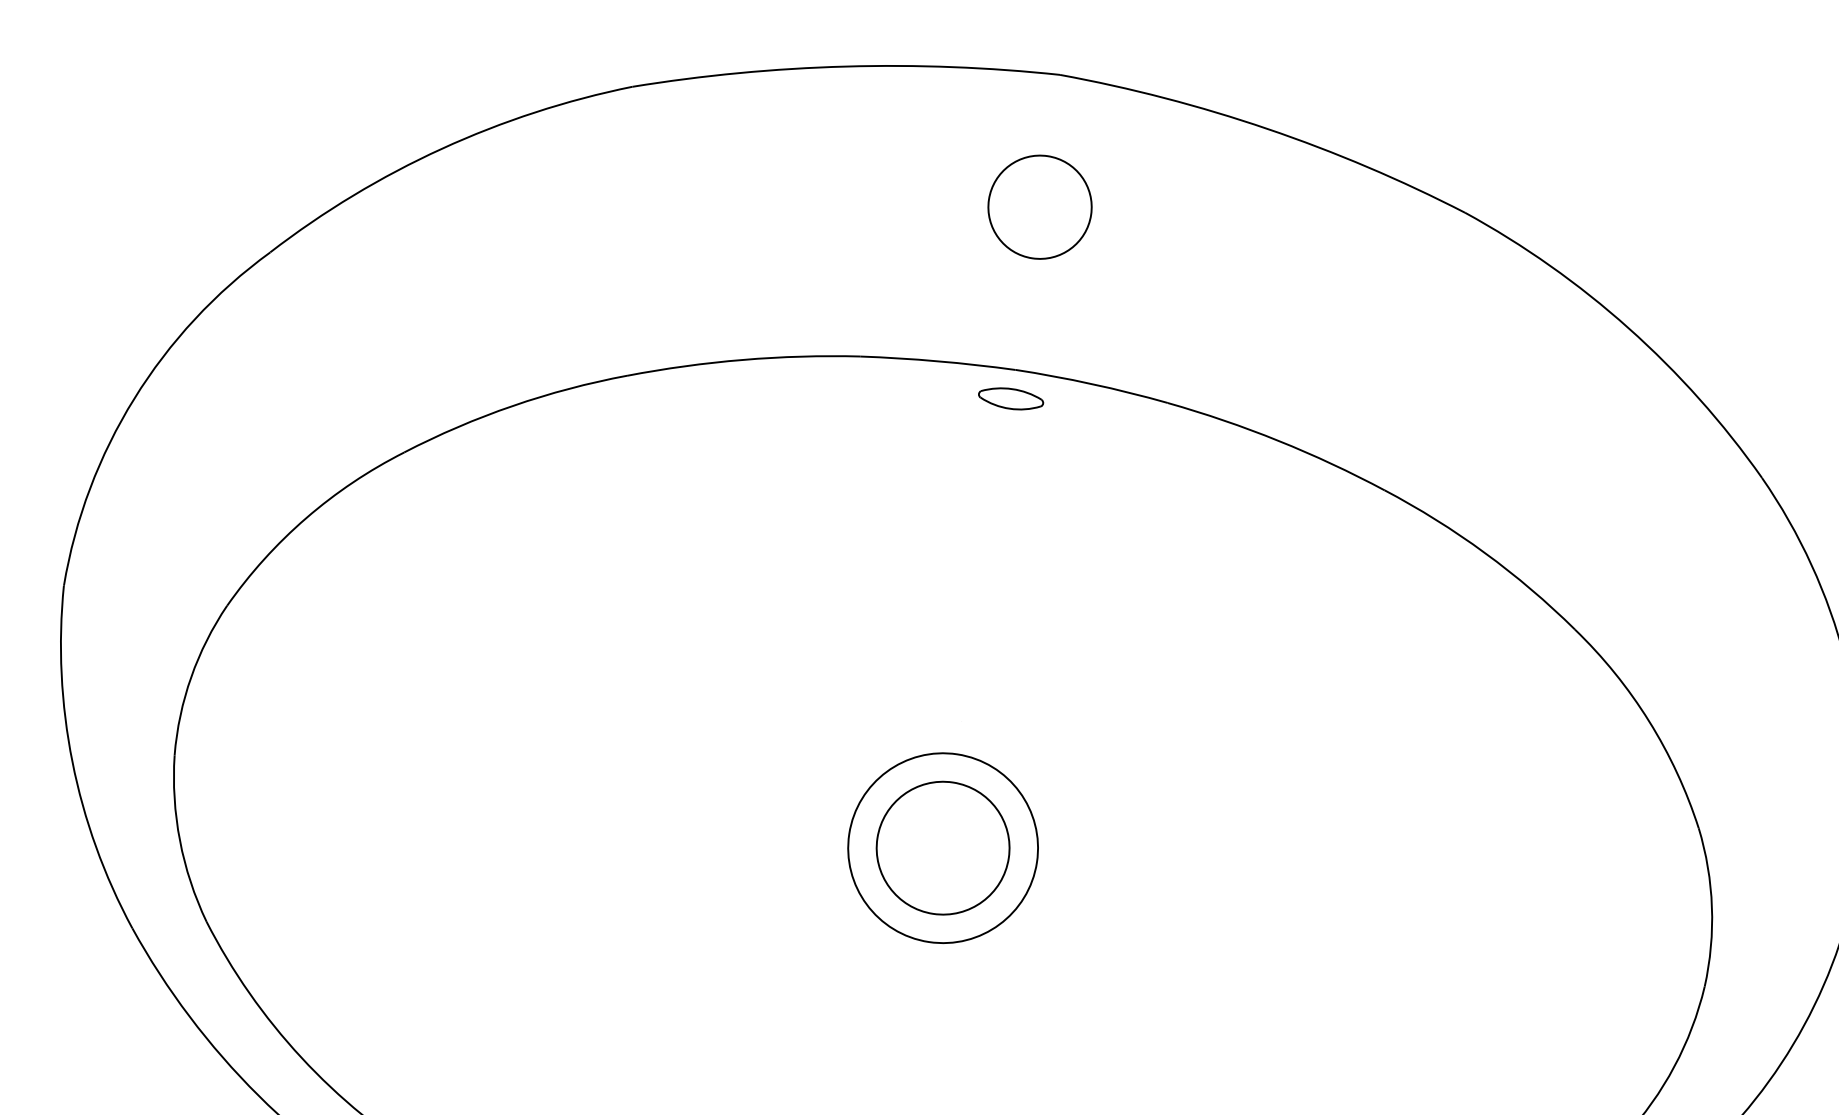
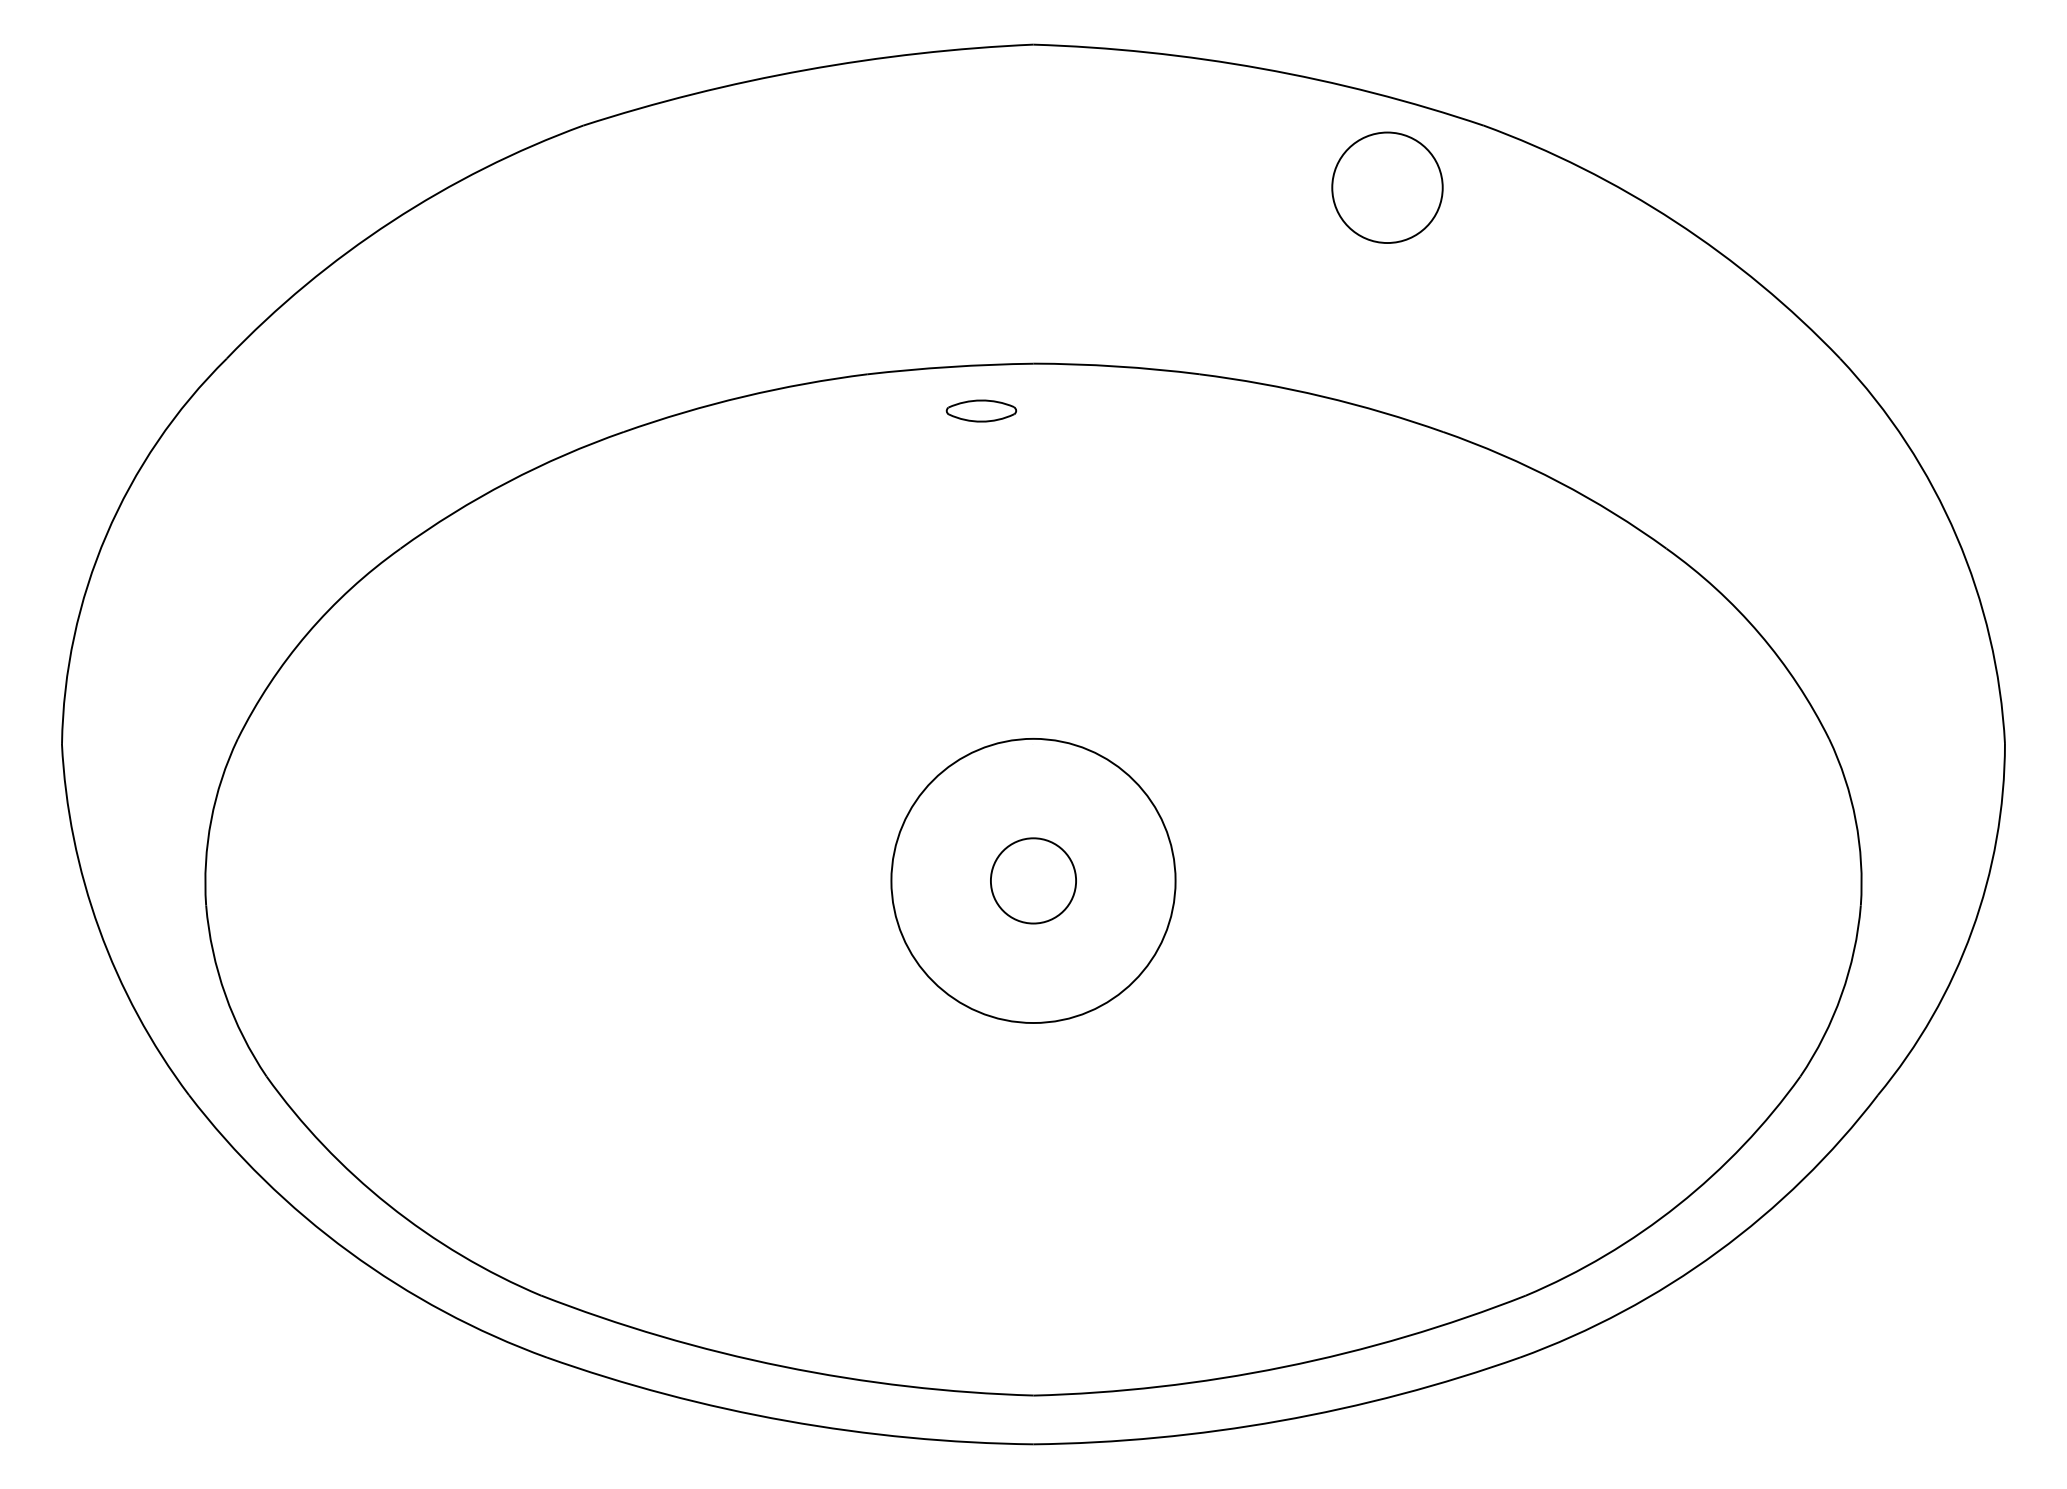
circle: (1040, 206) -> (1387, 187), moved
part: (1011, 398) -> (981, 410), moved
circle: (943, 847) -> (1033, 880), size x0.6
circle: (943, 847) -> (1033, 880), size x1.4

